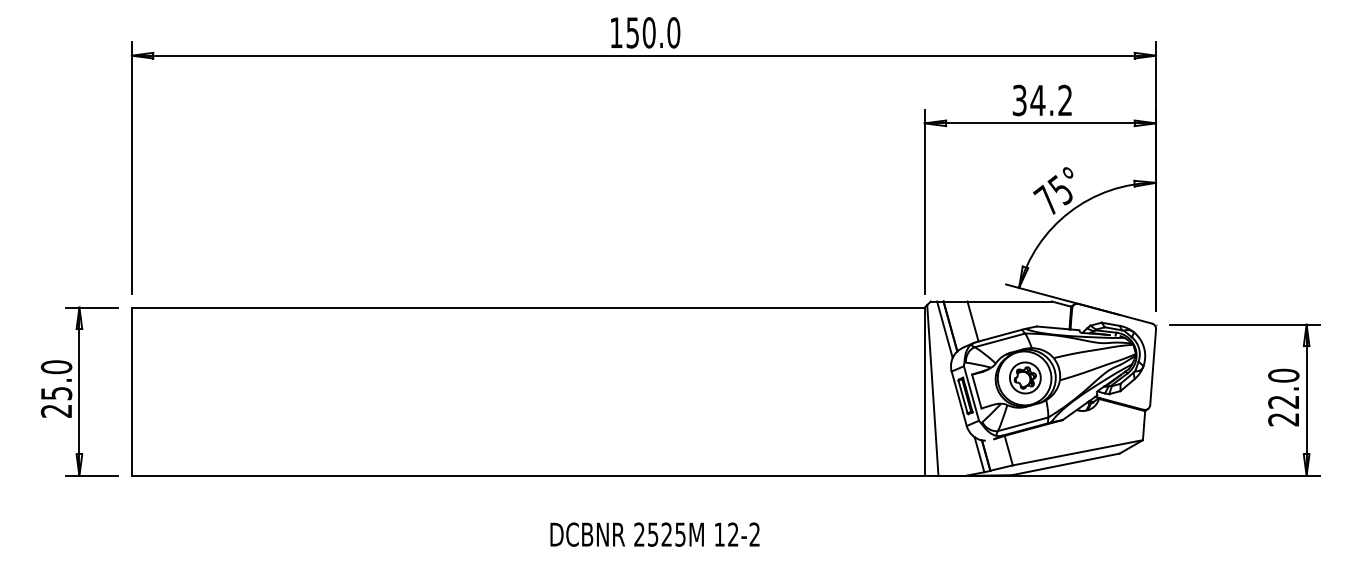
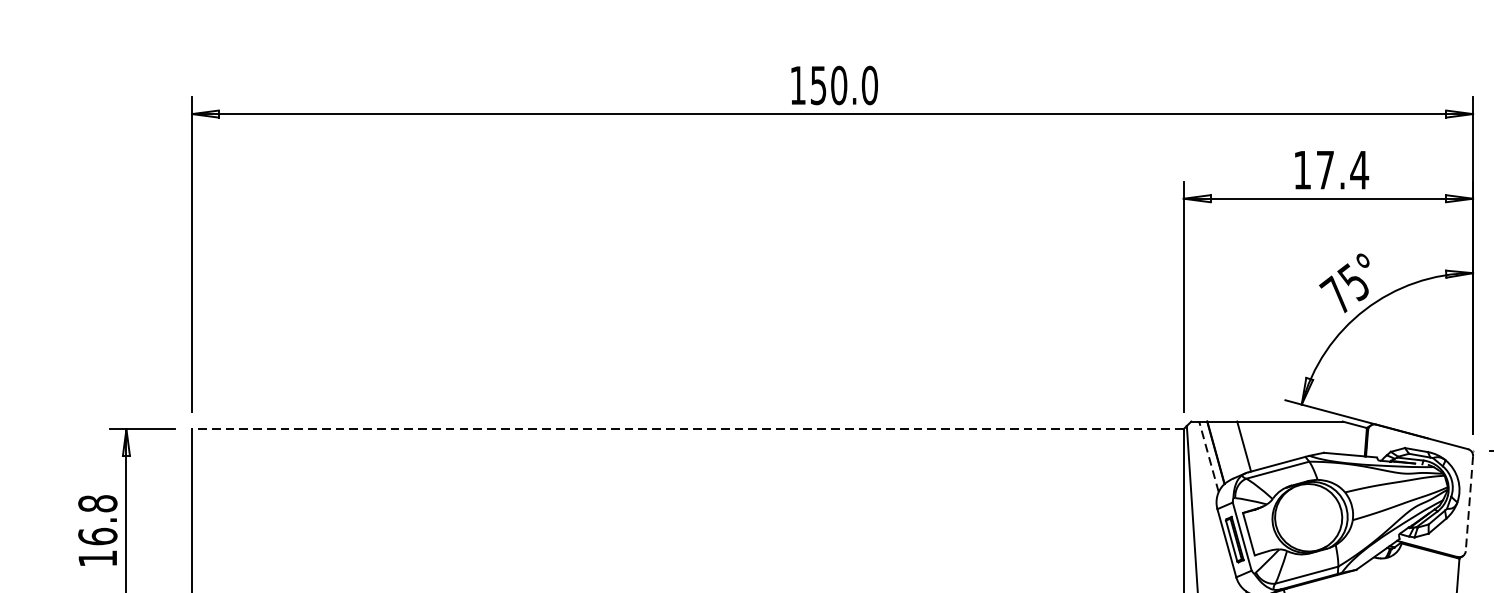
text: (1042, 100) -> (1331, 170), 34.2 -> 17.4
line: (527, 307) -> (686, 429), solid -> dashed
line: (944, 329) -> (1208, 456), solid -> dashed
line: (1153, 367) -> (1469, 504), solid -> dashed
part: (1025, 377) -> (1309, 516), removed
text: (56, 388) -> (97, 530), 25.0 -> 16.8

